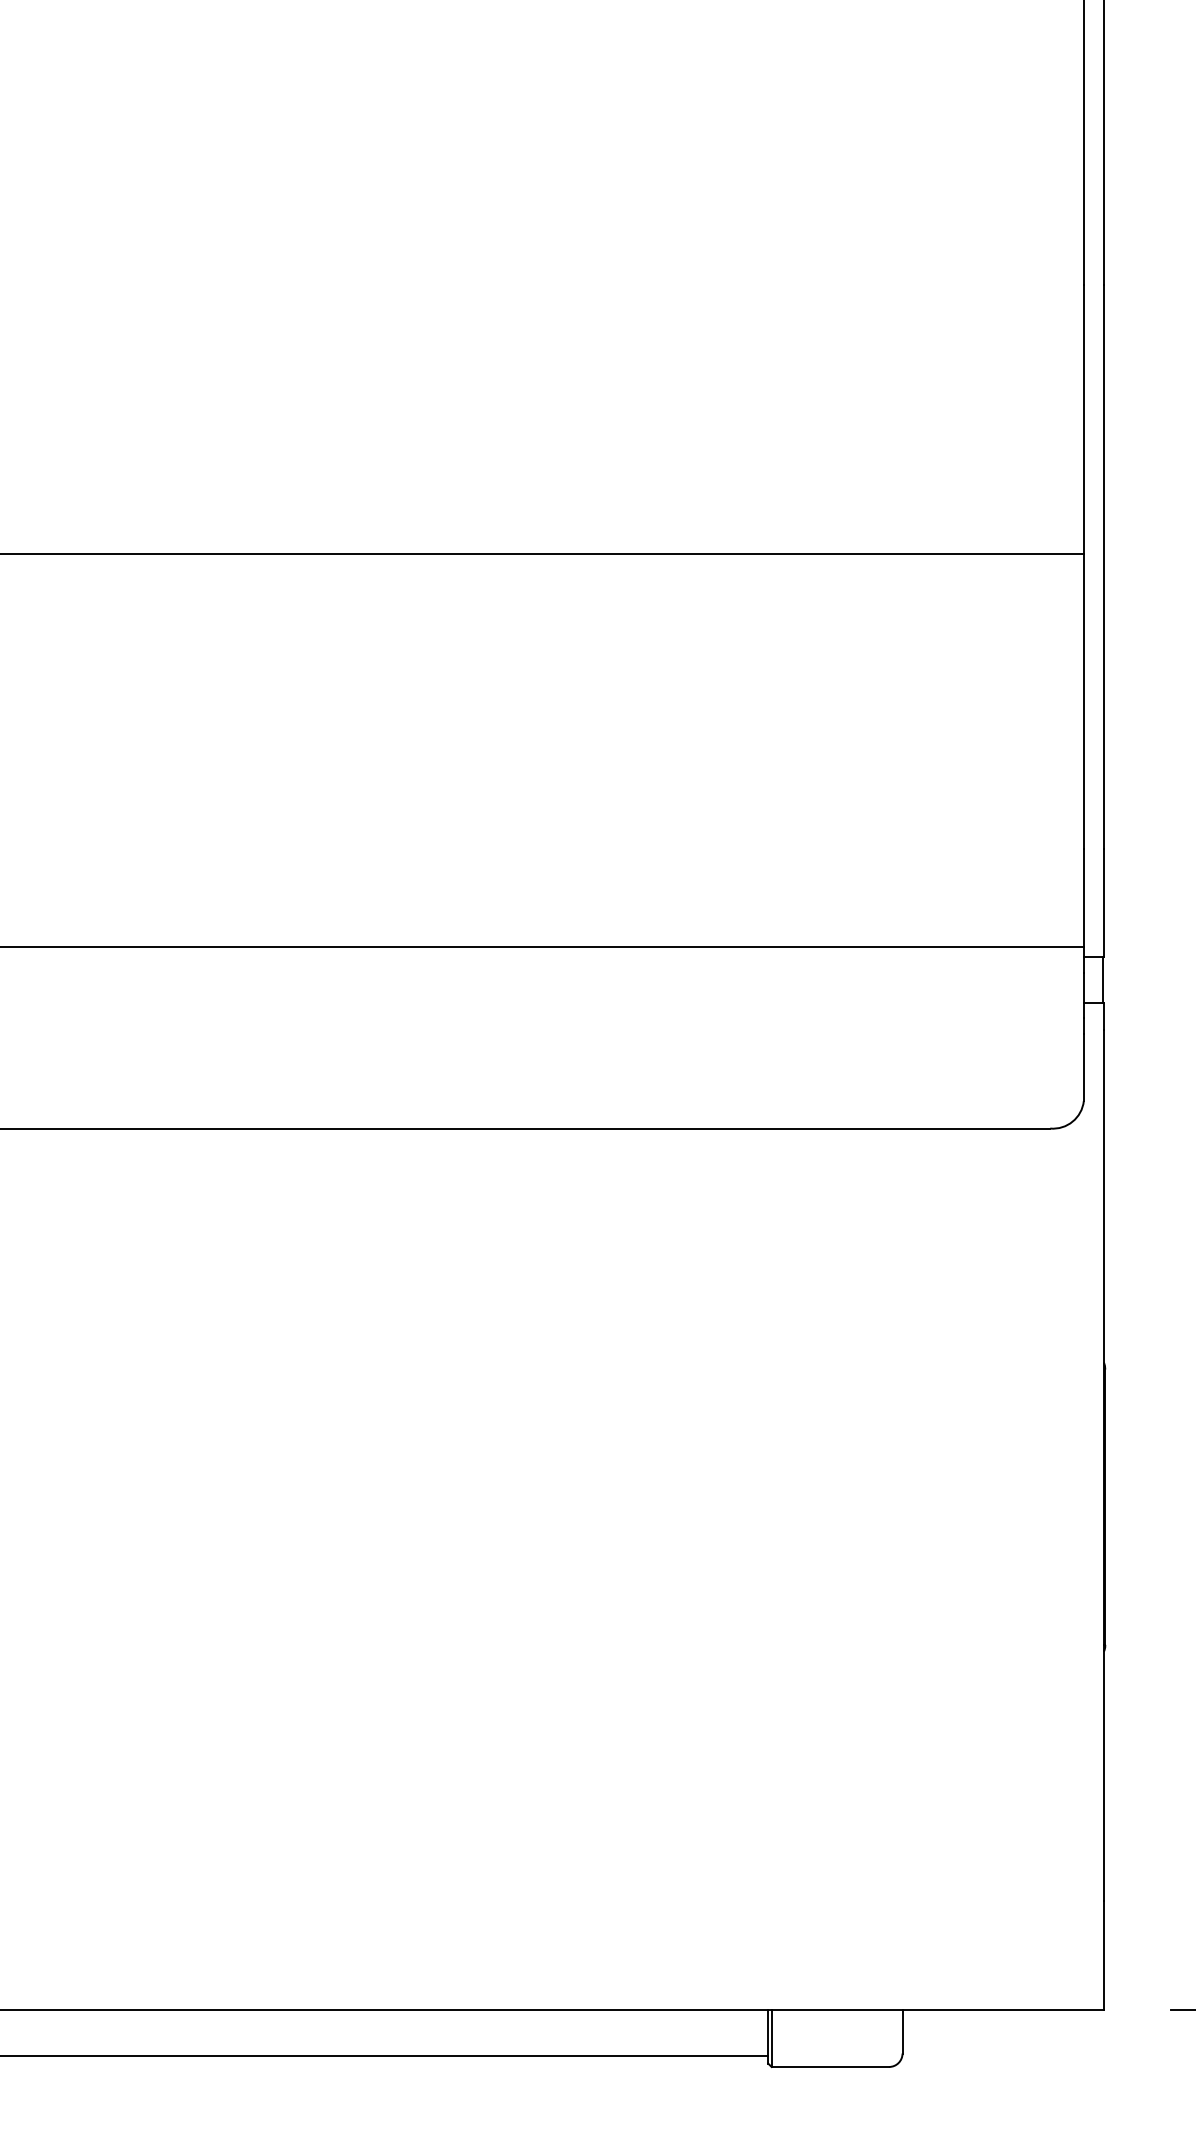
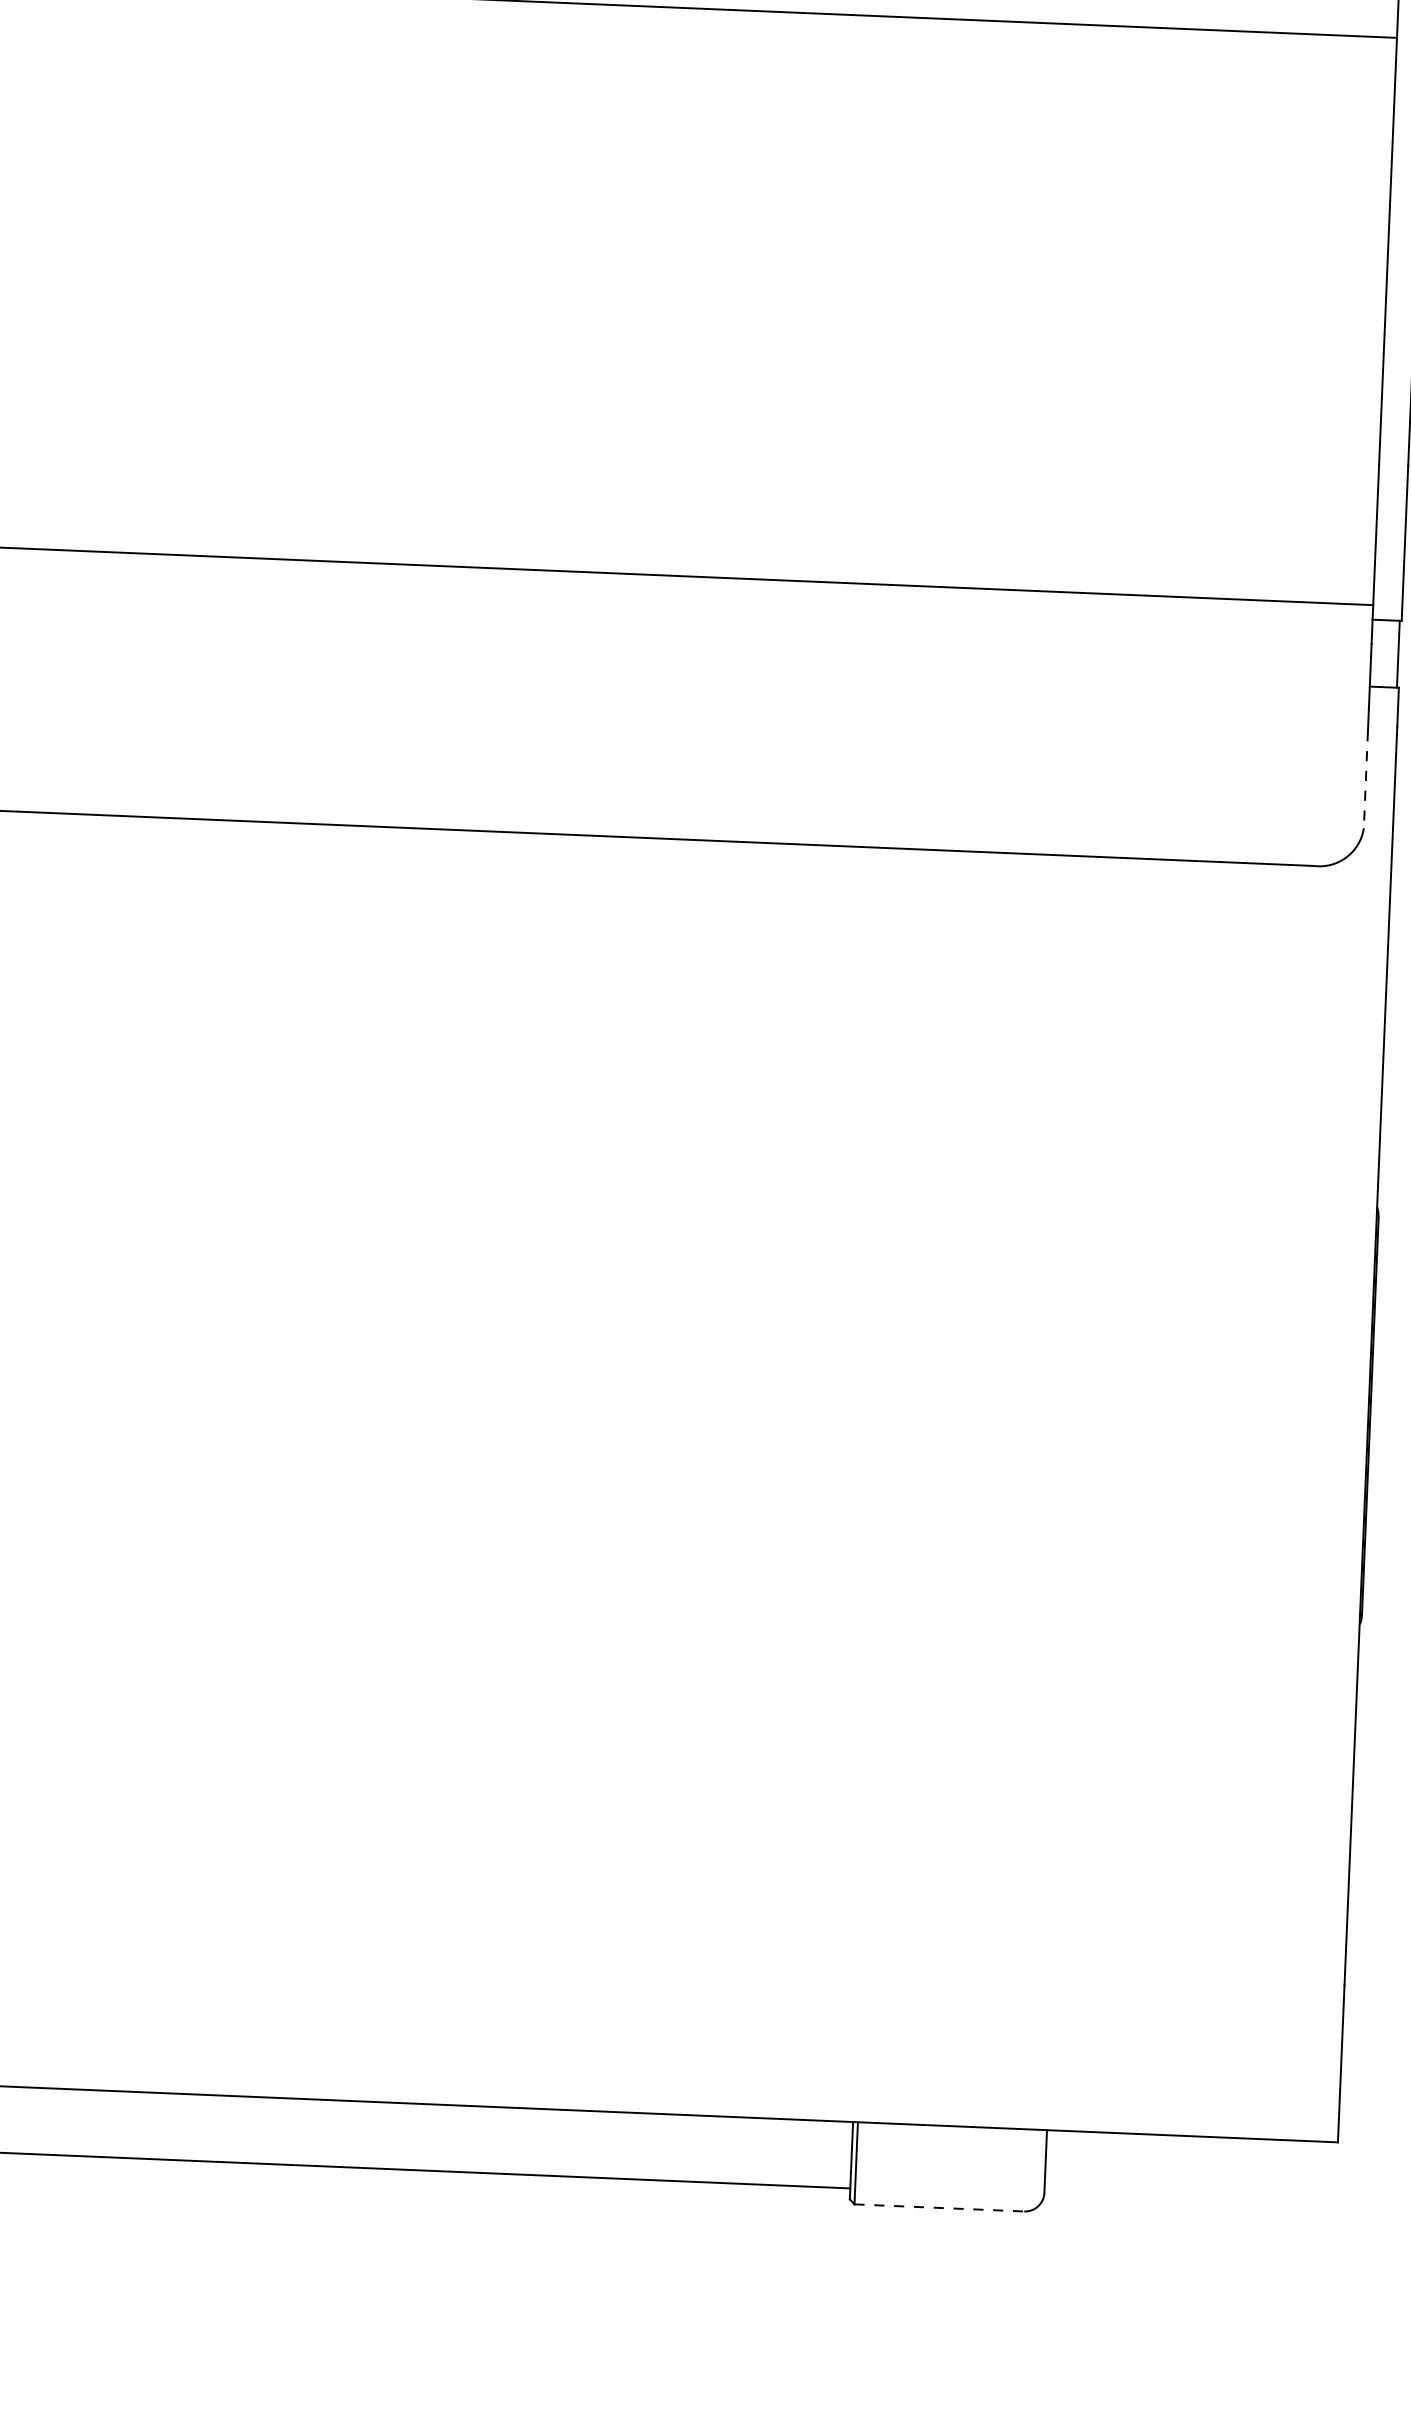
line: (1083, 1067) -> (1365, 779), solid -> dashed
line: (830, 2066) -> (939, 2207), solid -> dashed

